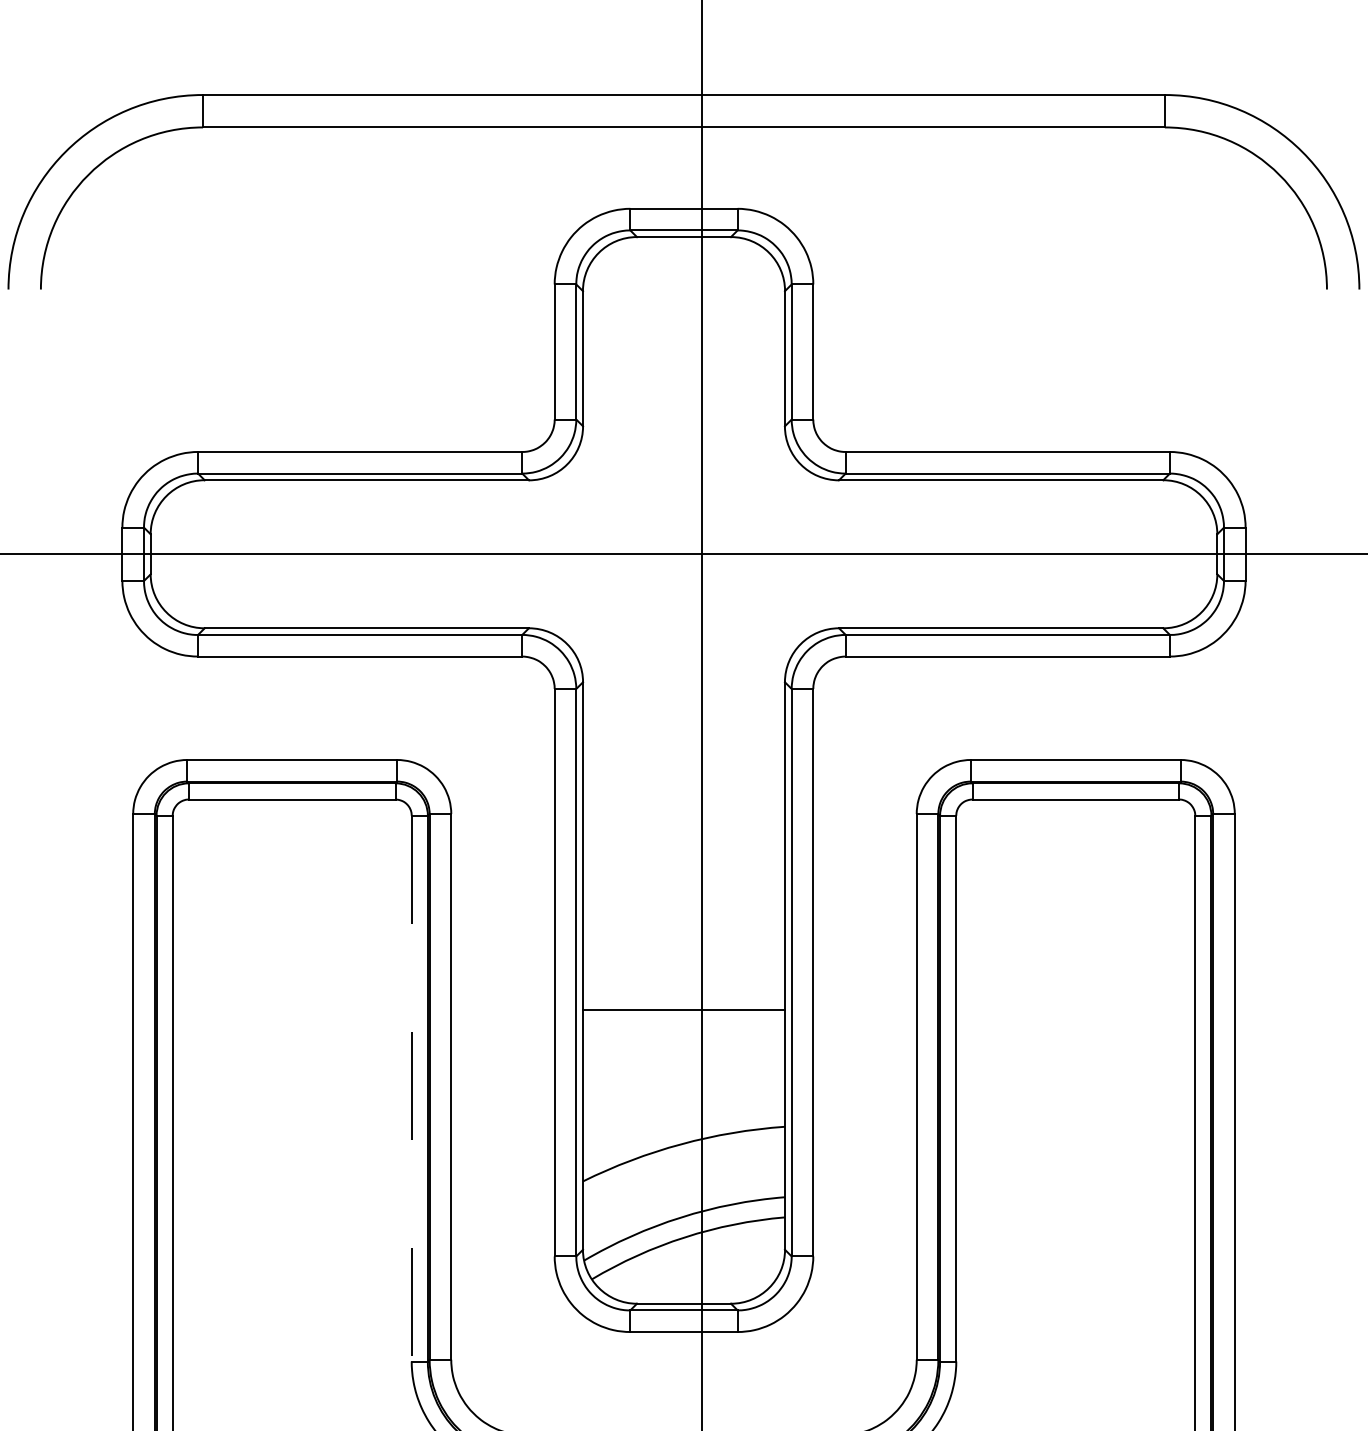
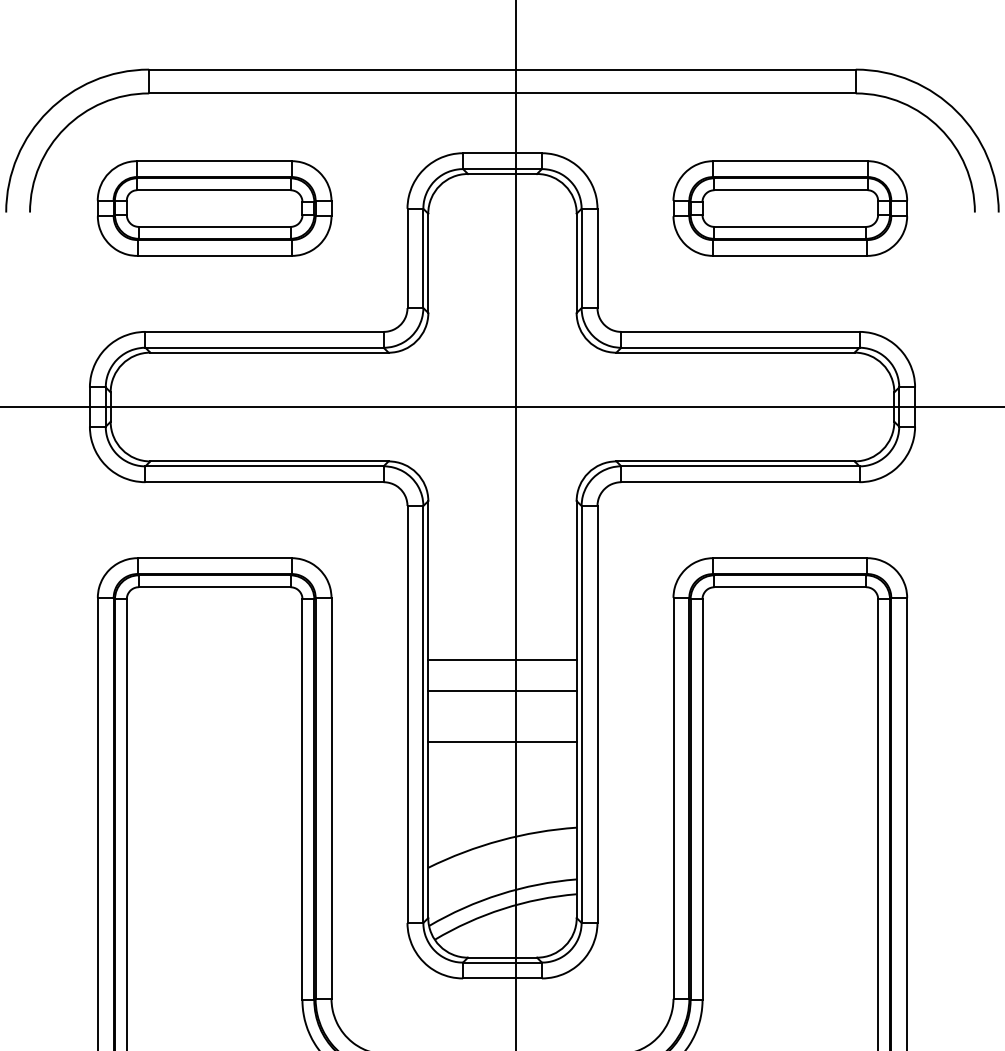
part: (292, 284) -> (214, 208), added
part: (1074, 284) -> (789, 208), added
line: (684, 897) -> (502, 659), added
line: (684, 940) -> (502, 690), added
line: (411, 1089) -> (302, 800), dashed -> solid

